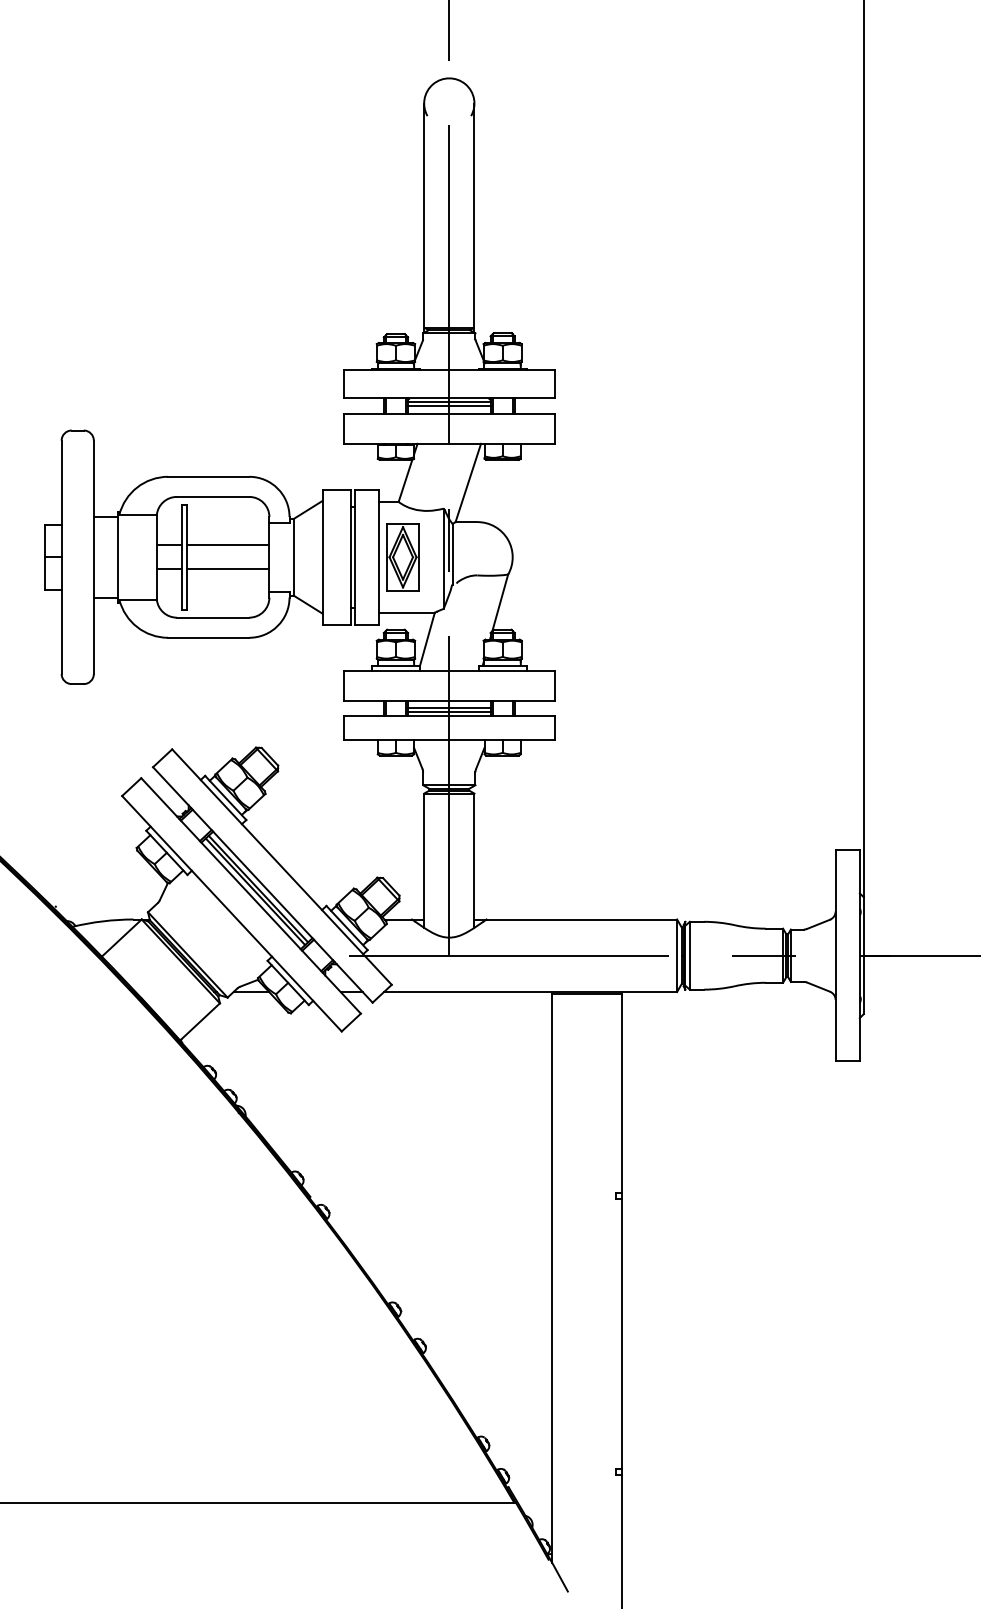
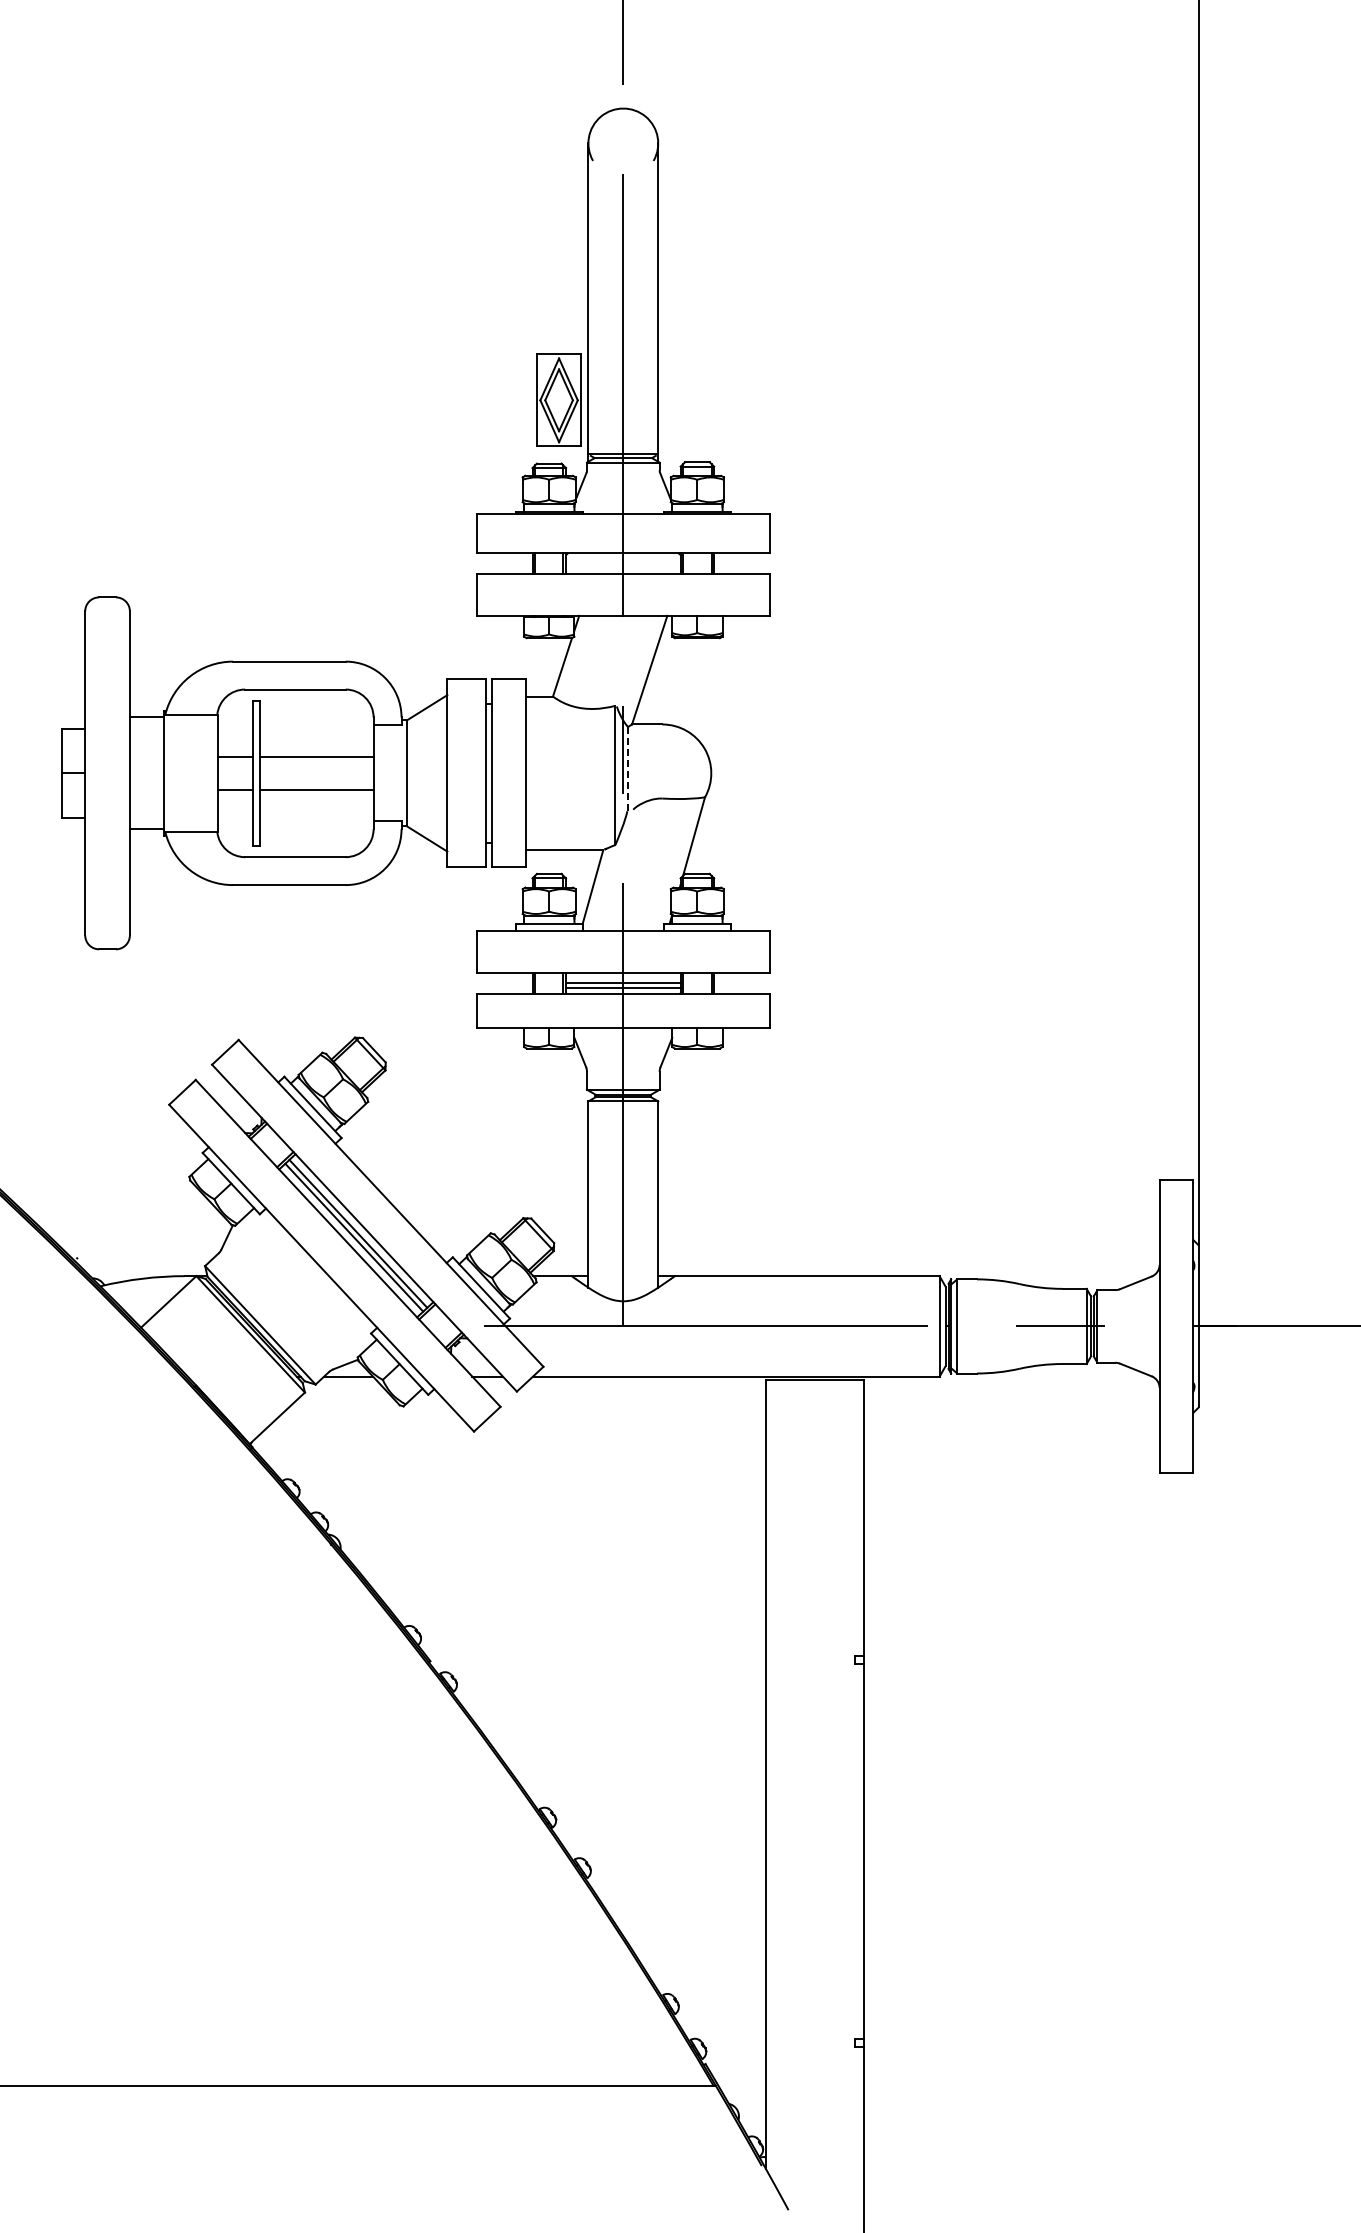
line: (449, 402) -> (623, 558), removed
line: (449, 406) -> (623, 563), removed
line: (453, 553) -> (628, 768), solid -> dashed
part: (402, 556) -> (558, 399), moved

